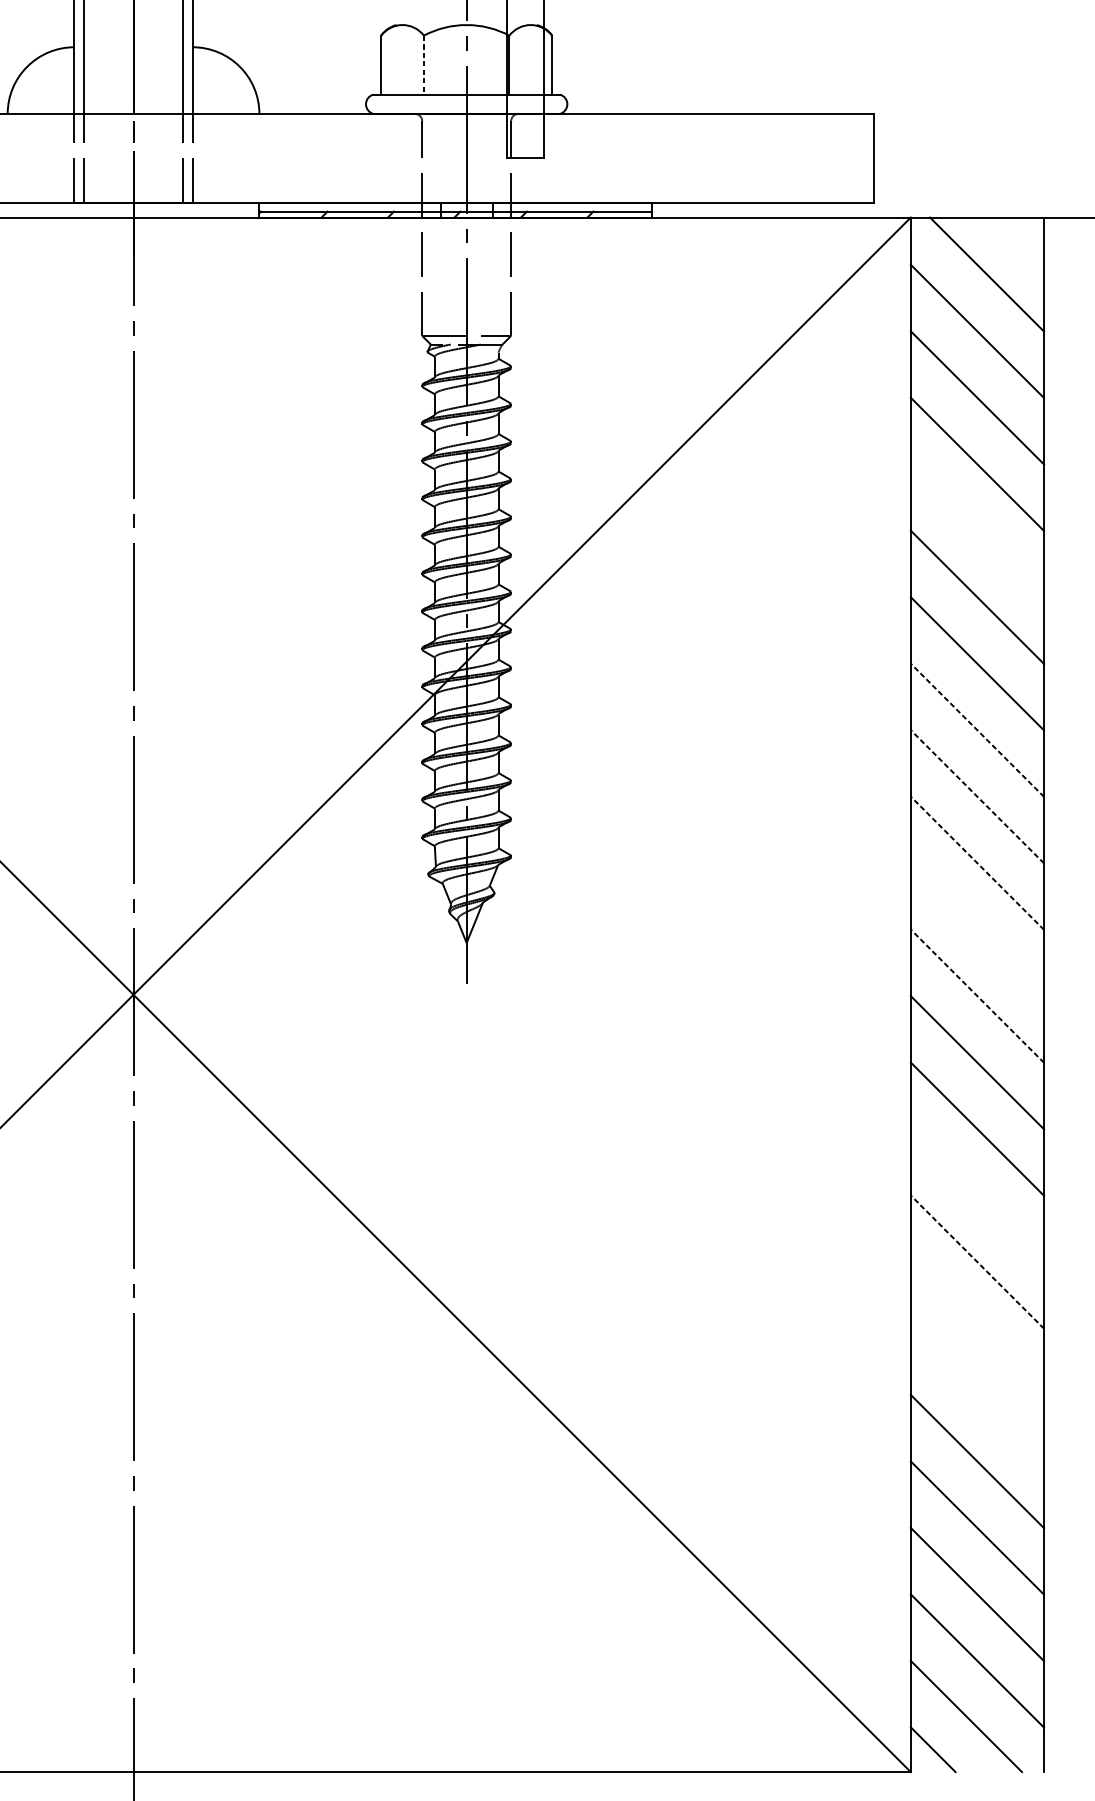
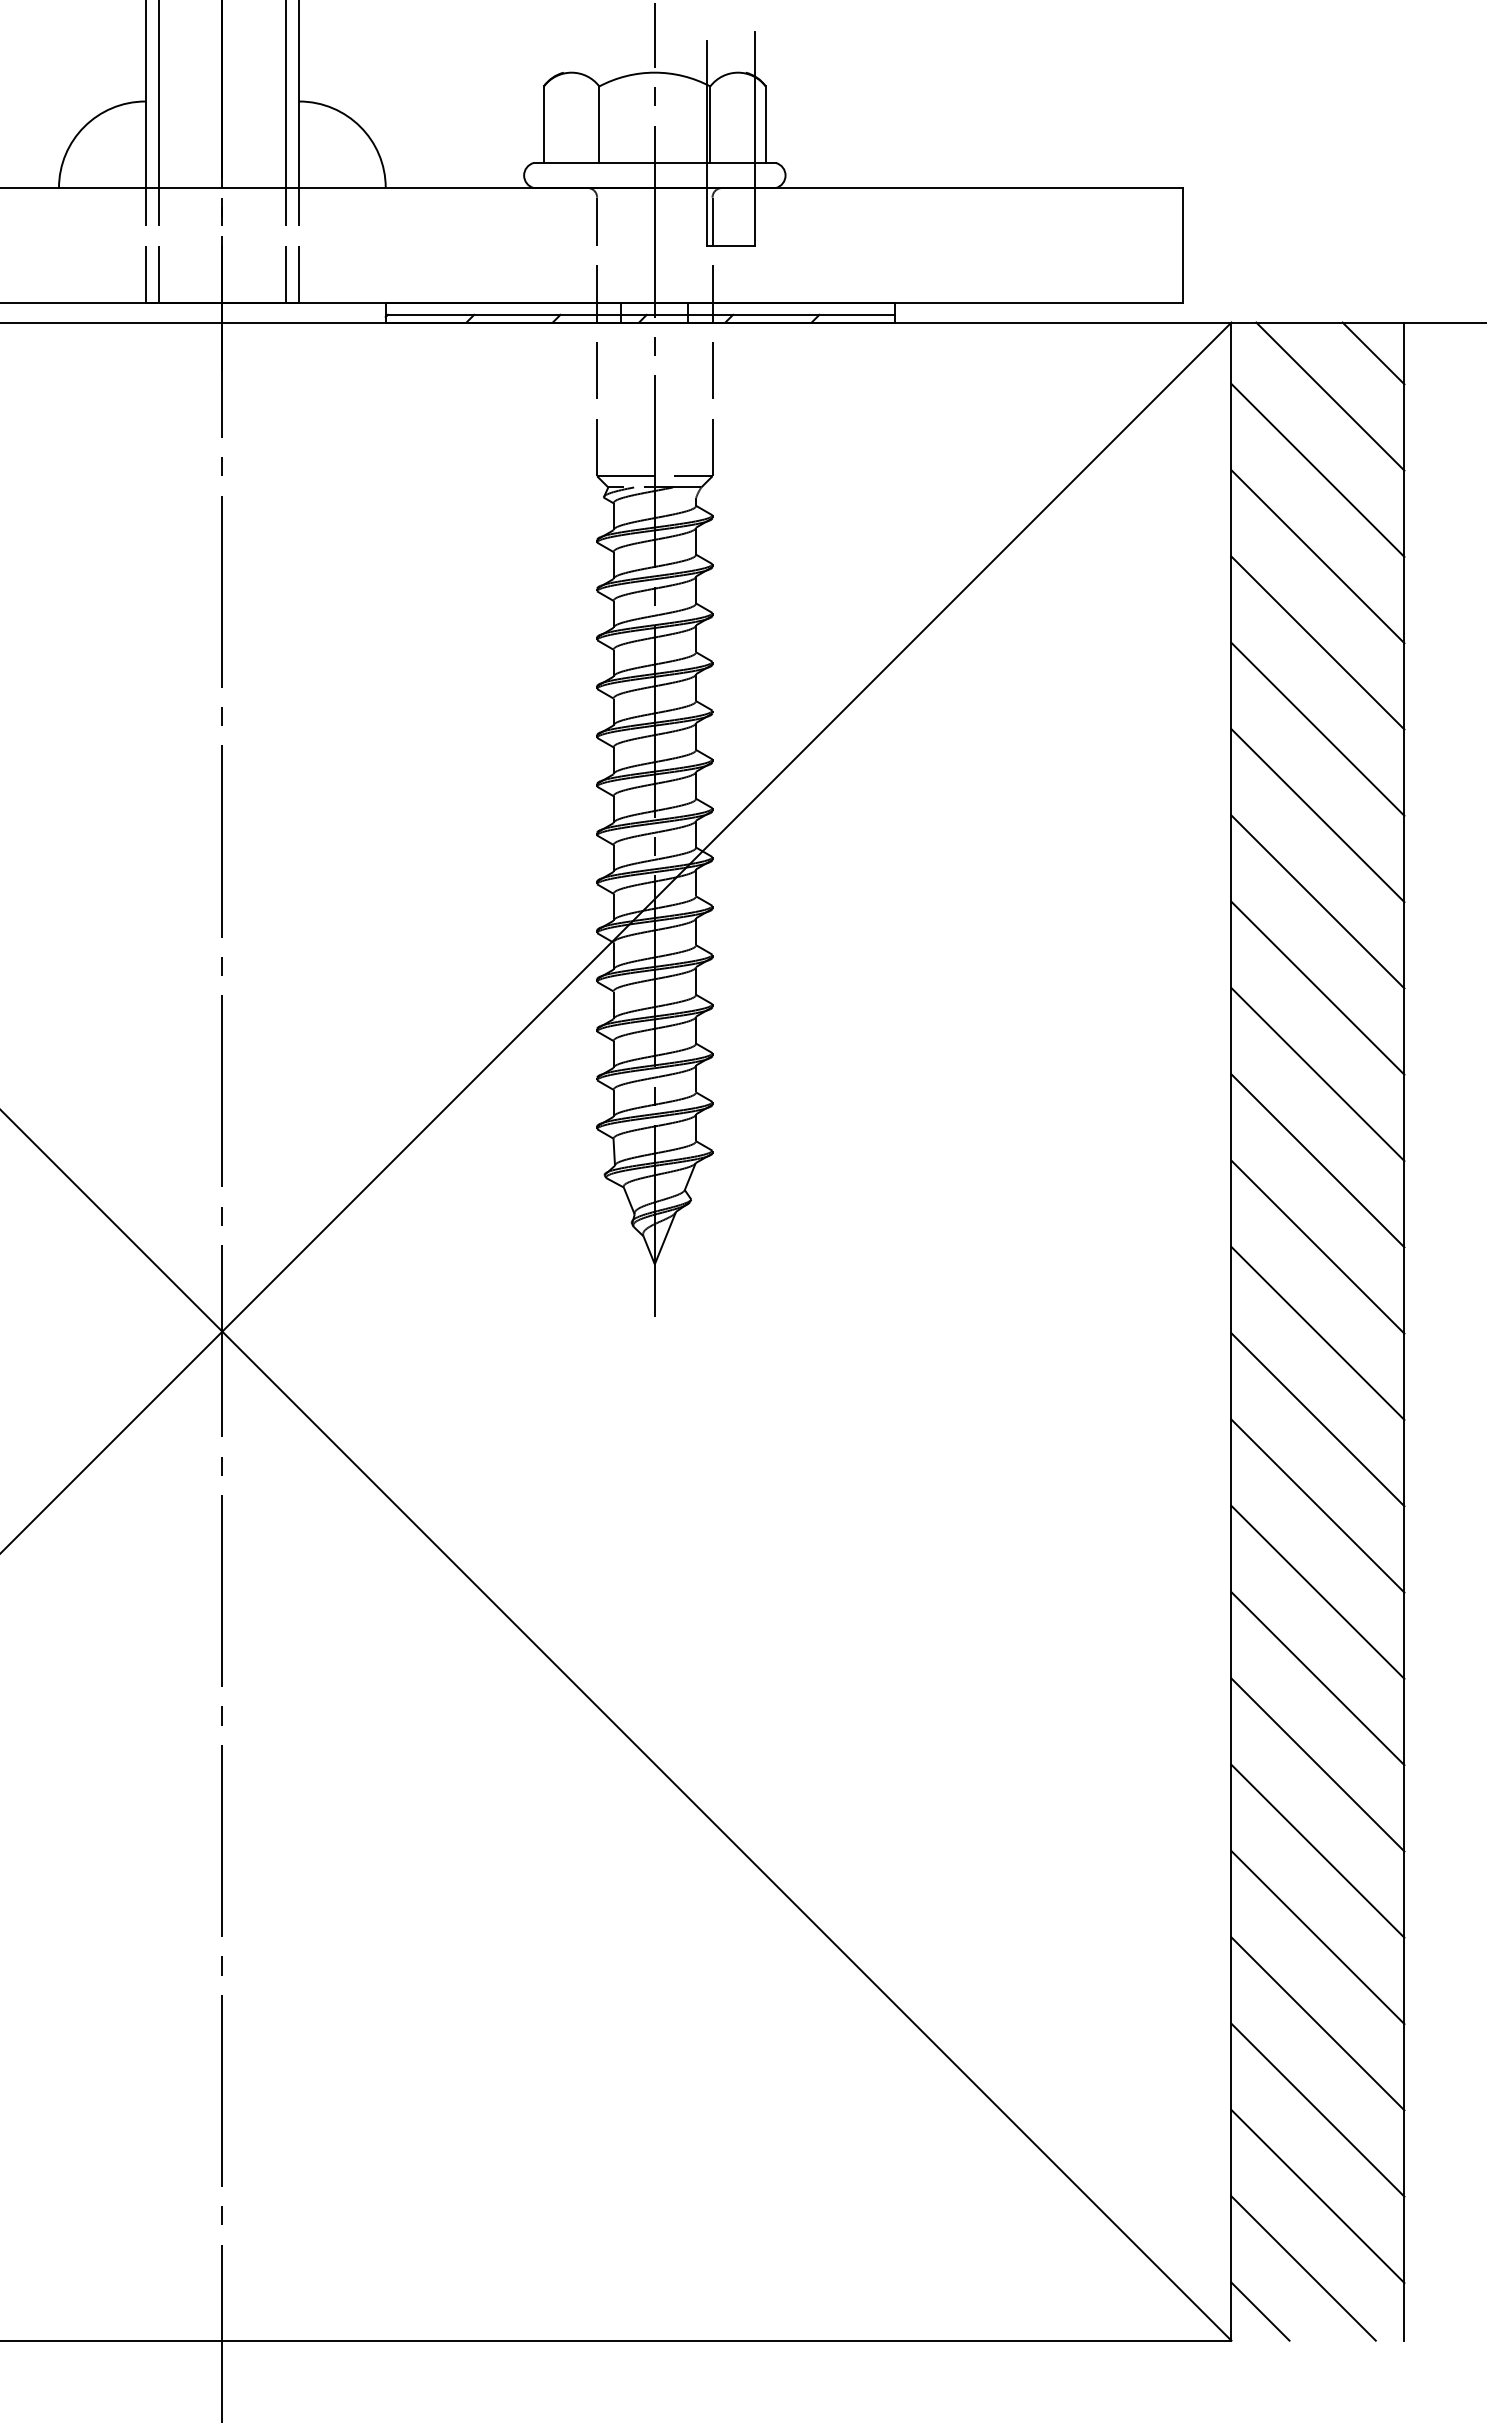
line: (424, 65) -> (599, 125), dashed -> solid
line: (1020, 241) -> (1373, 353), added
line: (977, 530) -> (1317, 728), added
line: (977, 729) -> (1317, 987), dashed -> solid
line: (977, 796) -> (1317, 1074), dashed -> solid
line: (977, 863) -> (1317, 1160), dashed -> solid
line: (977, 929) -> (1317, 1246), added
line: (977, 996) -> (1317, 1333), dashed -> solid
line: (977, 1195) -> (1317, 1591), added
line: (977, 1262) -> (1317, 1678), dashed -> solid
line: (977, 1328) -> (1317, 1764), added
line: (977, 1394) -> (1317, 1850), added

